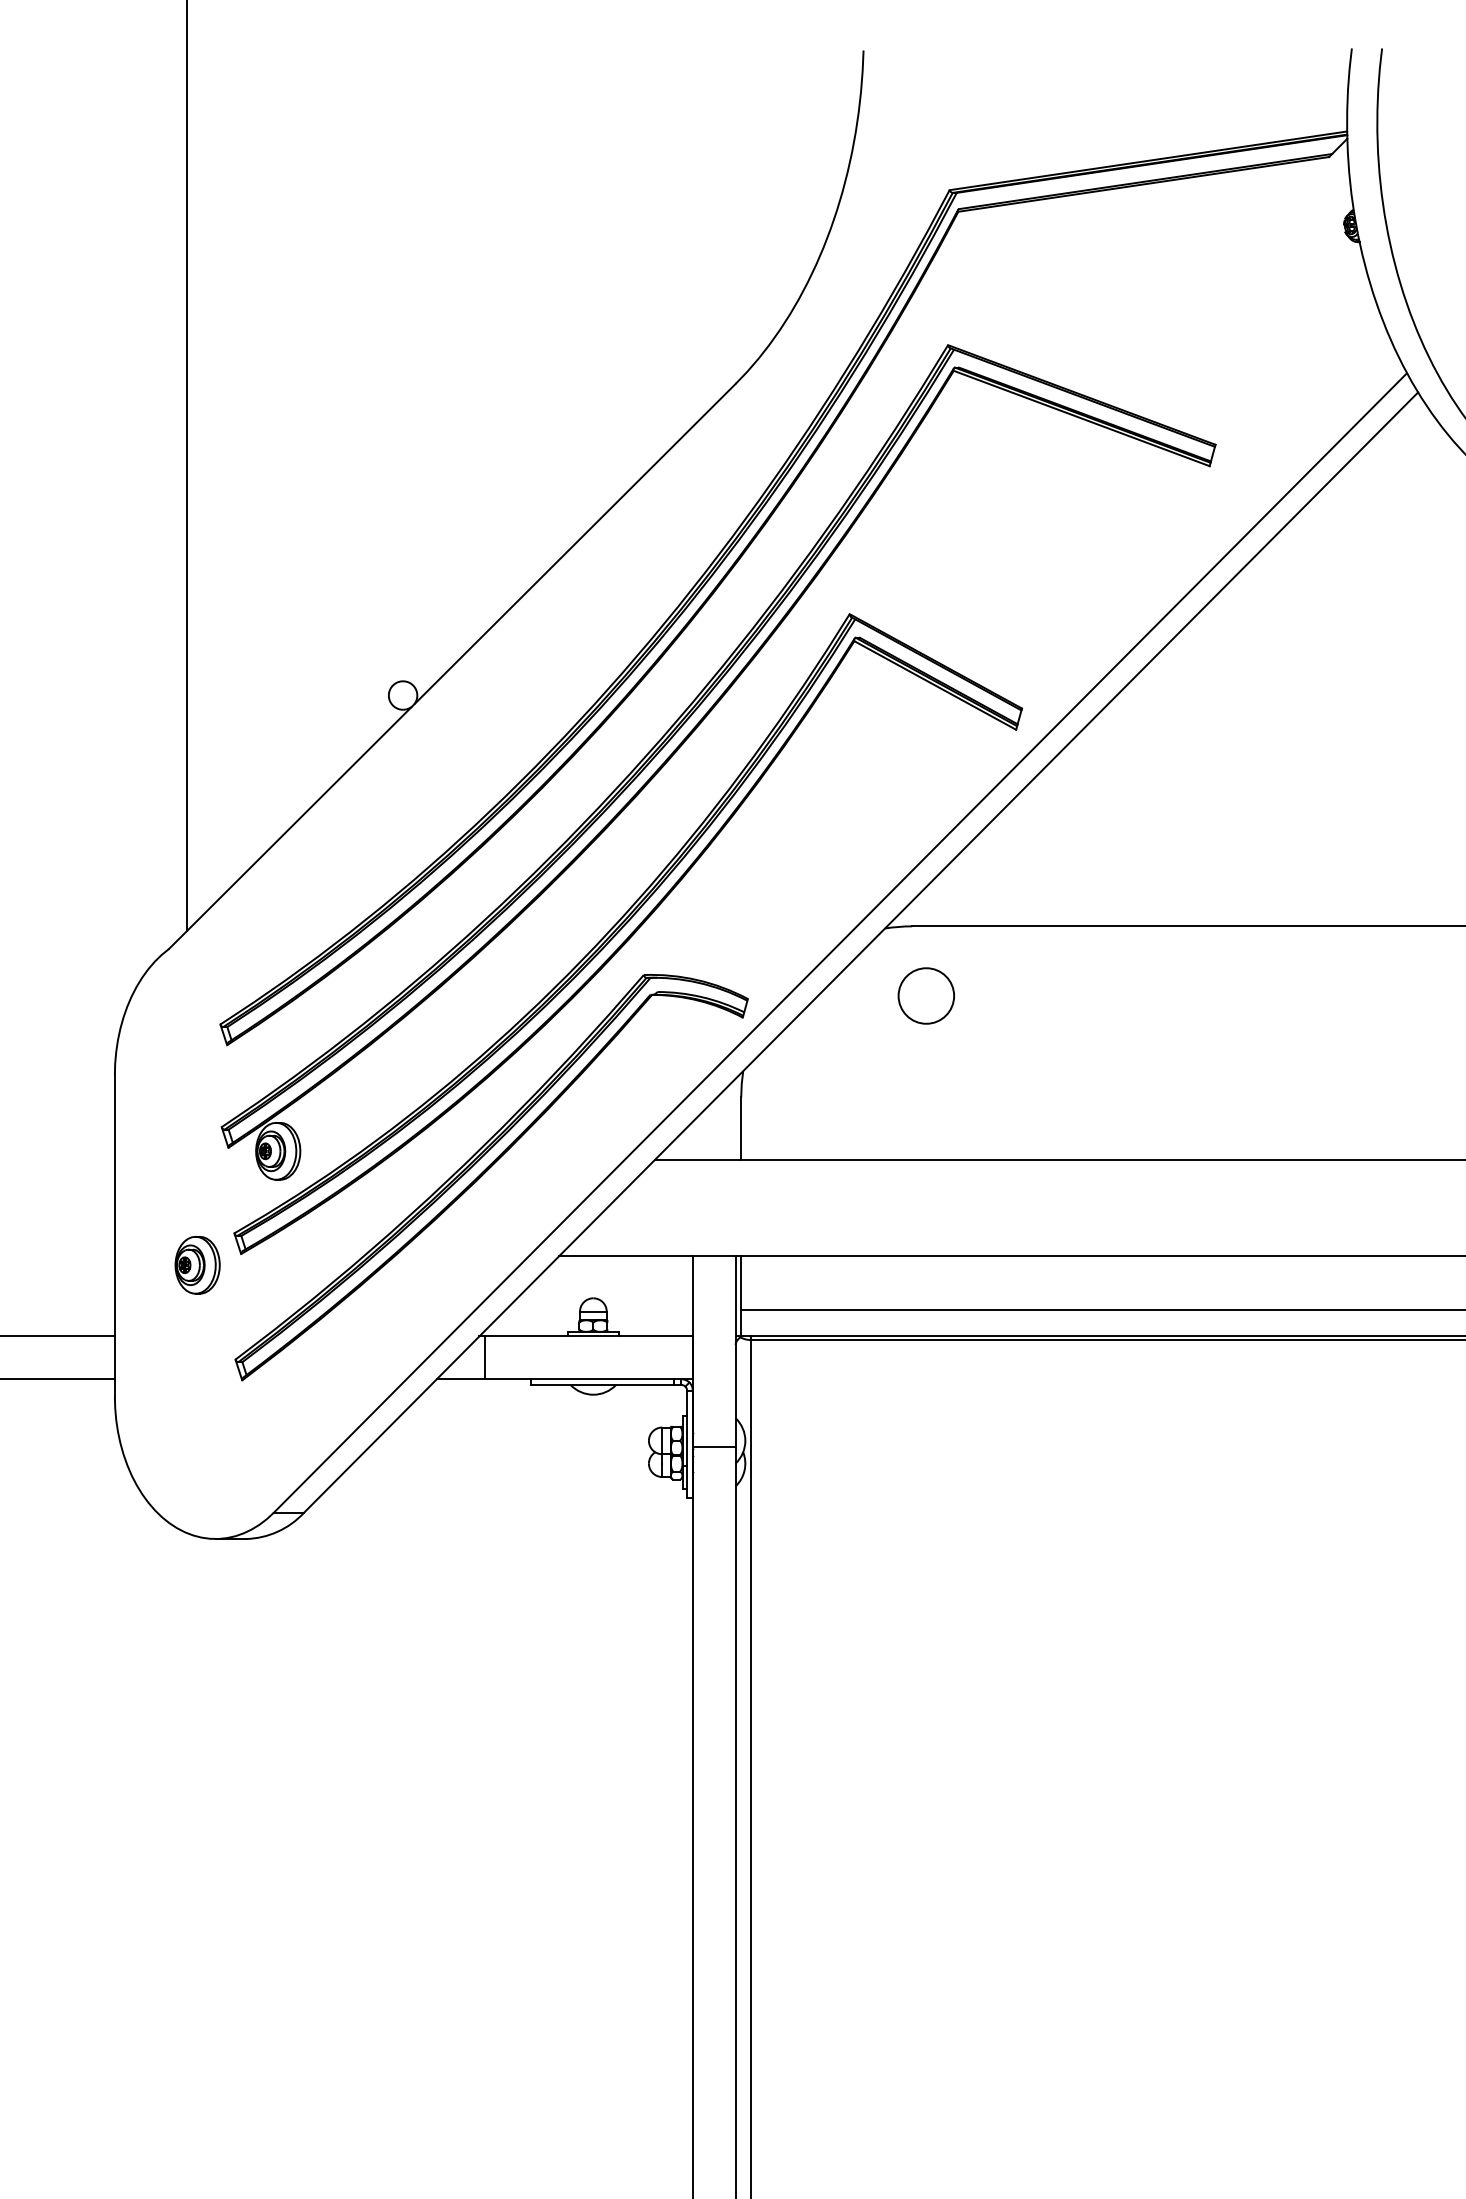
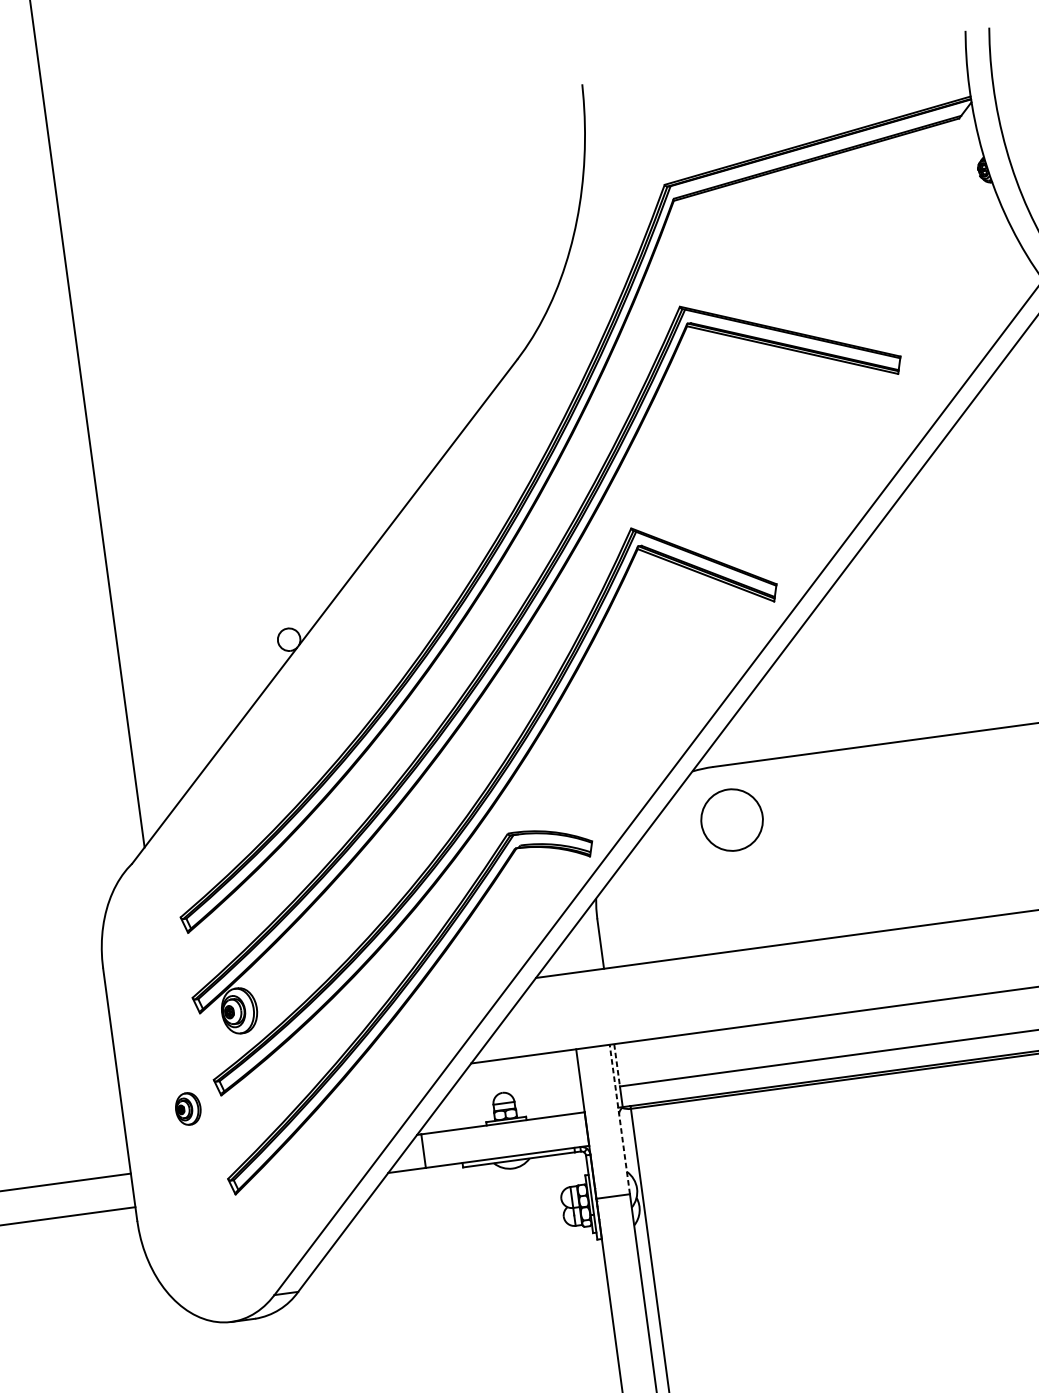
circle: (925, 995) -> (731, 819), size x1.4
part: (197, 1265) -> (188, 1109), size x0.7
line: (741, 1283) -> (617, 1065), solid -> dashed
line: (735, 1350) -> (619, 1118), solid -> dashed

